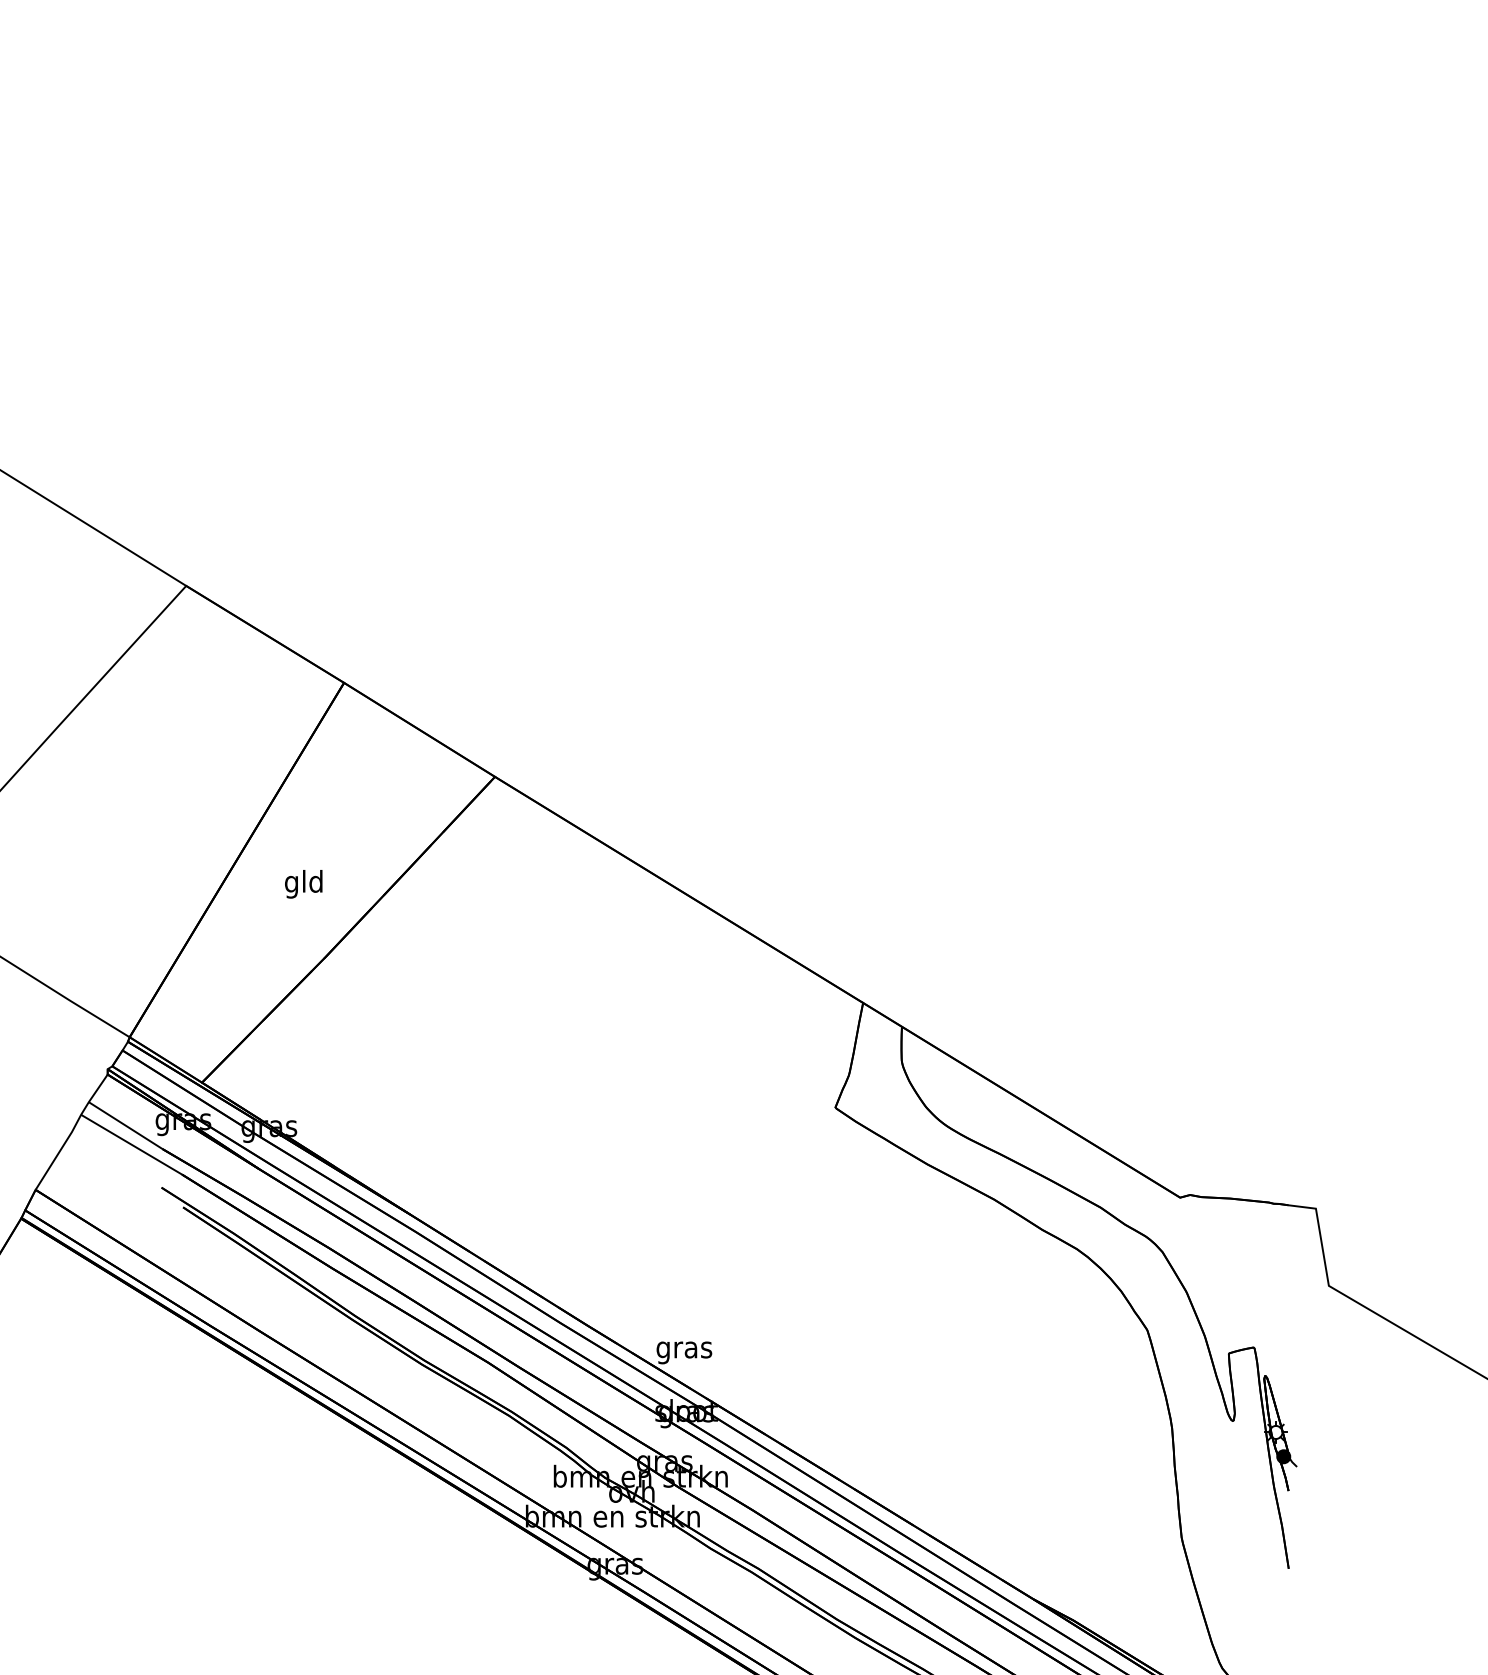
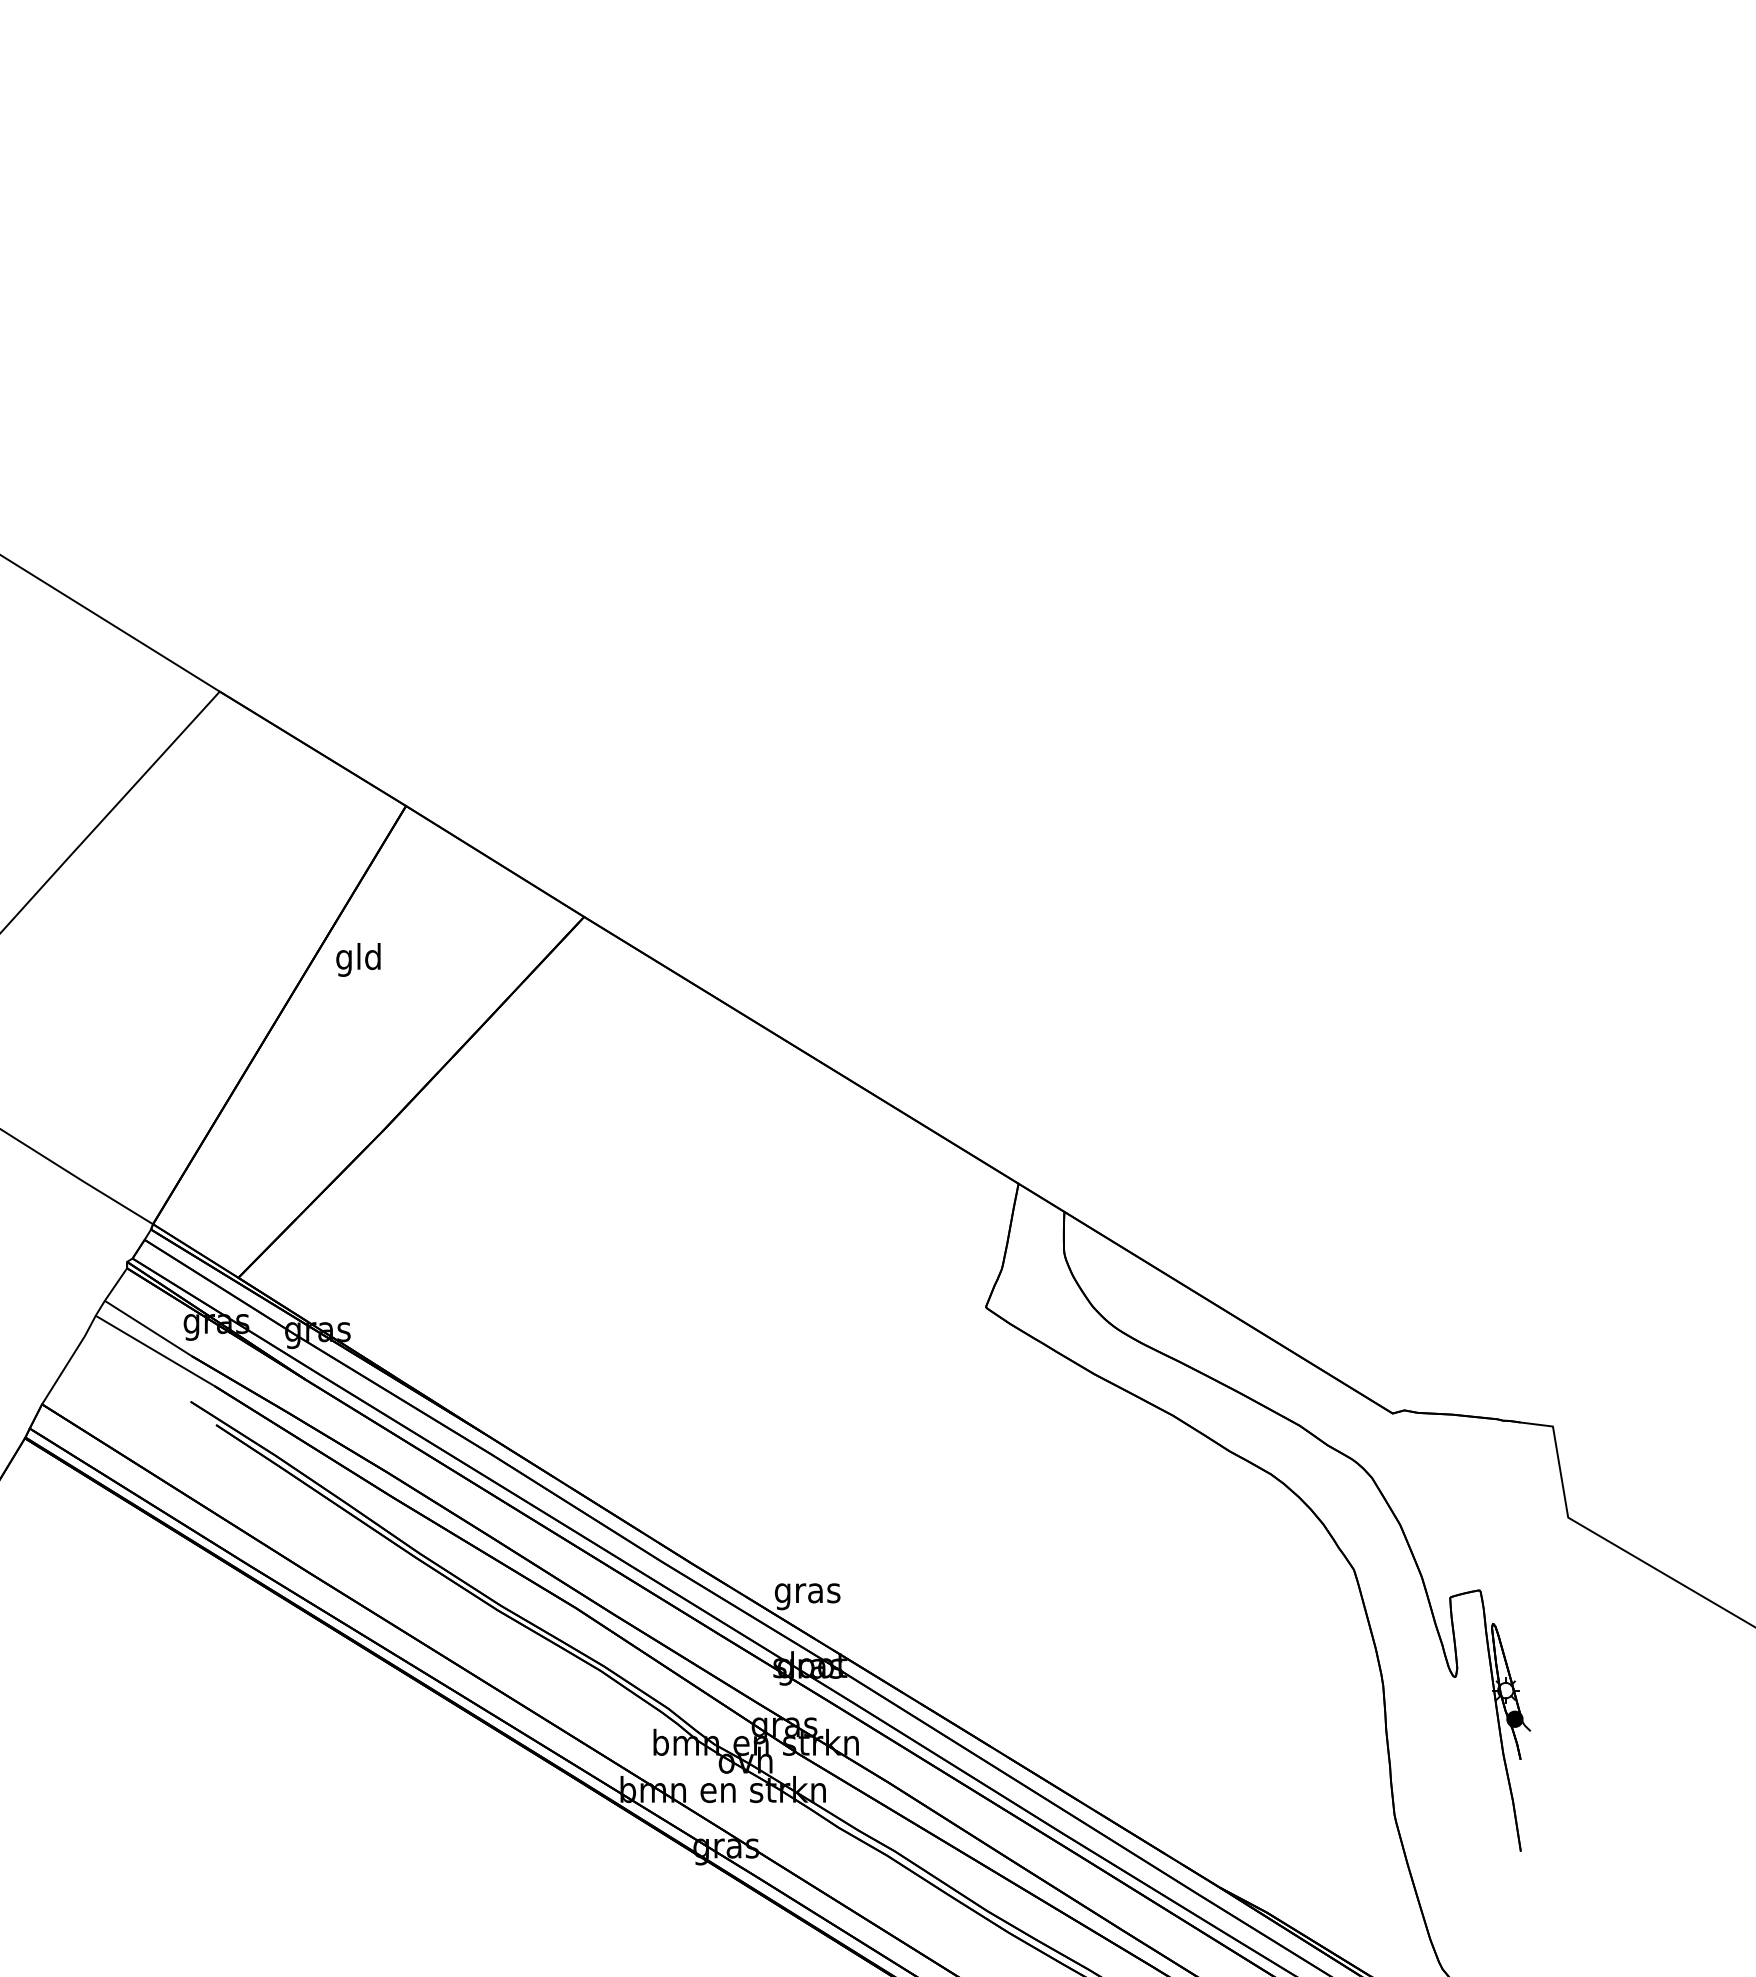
text: (303, 884) -> (358, 960), moved

